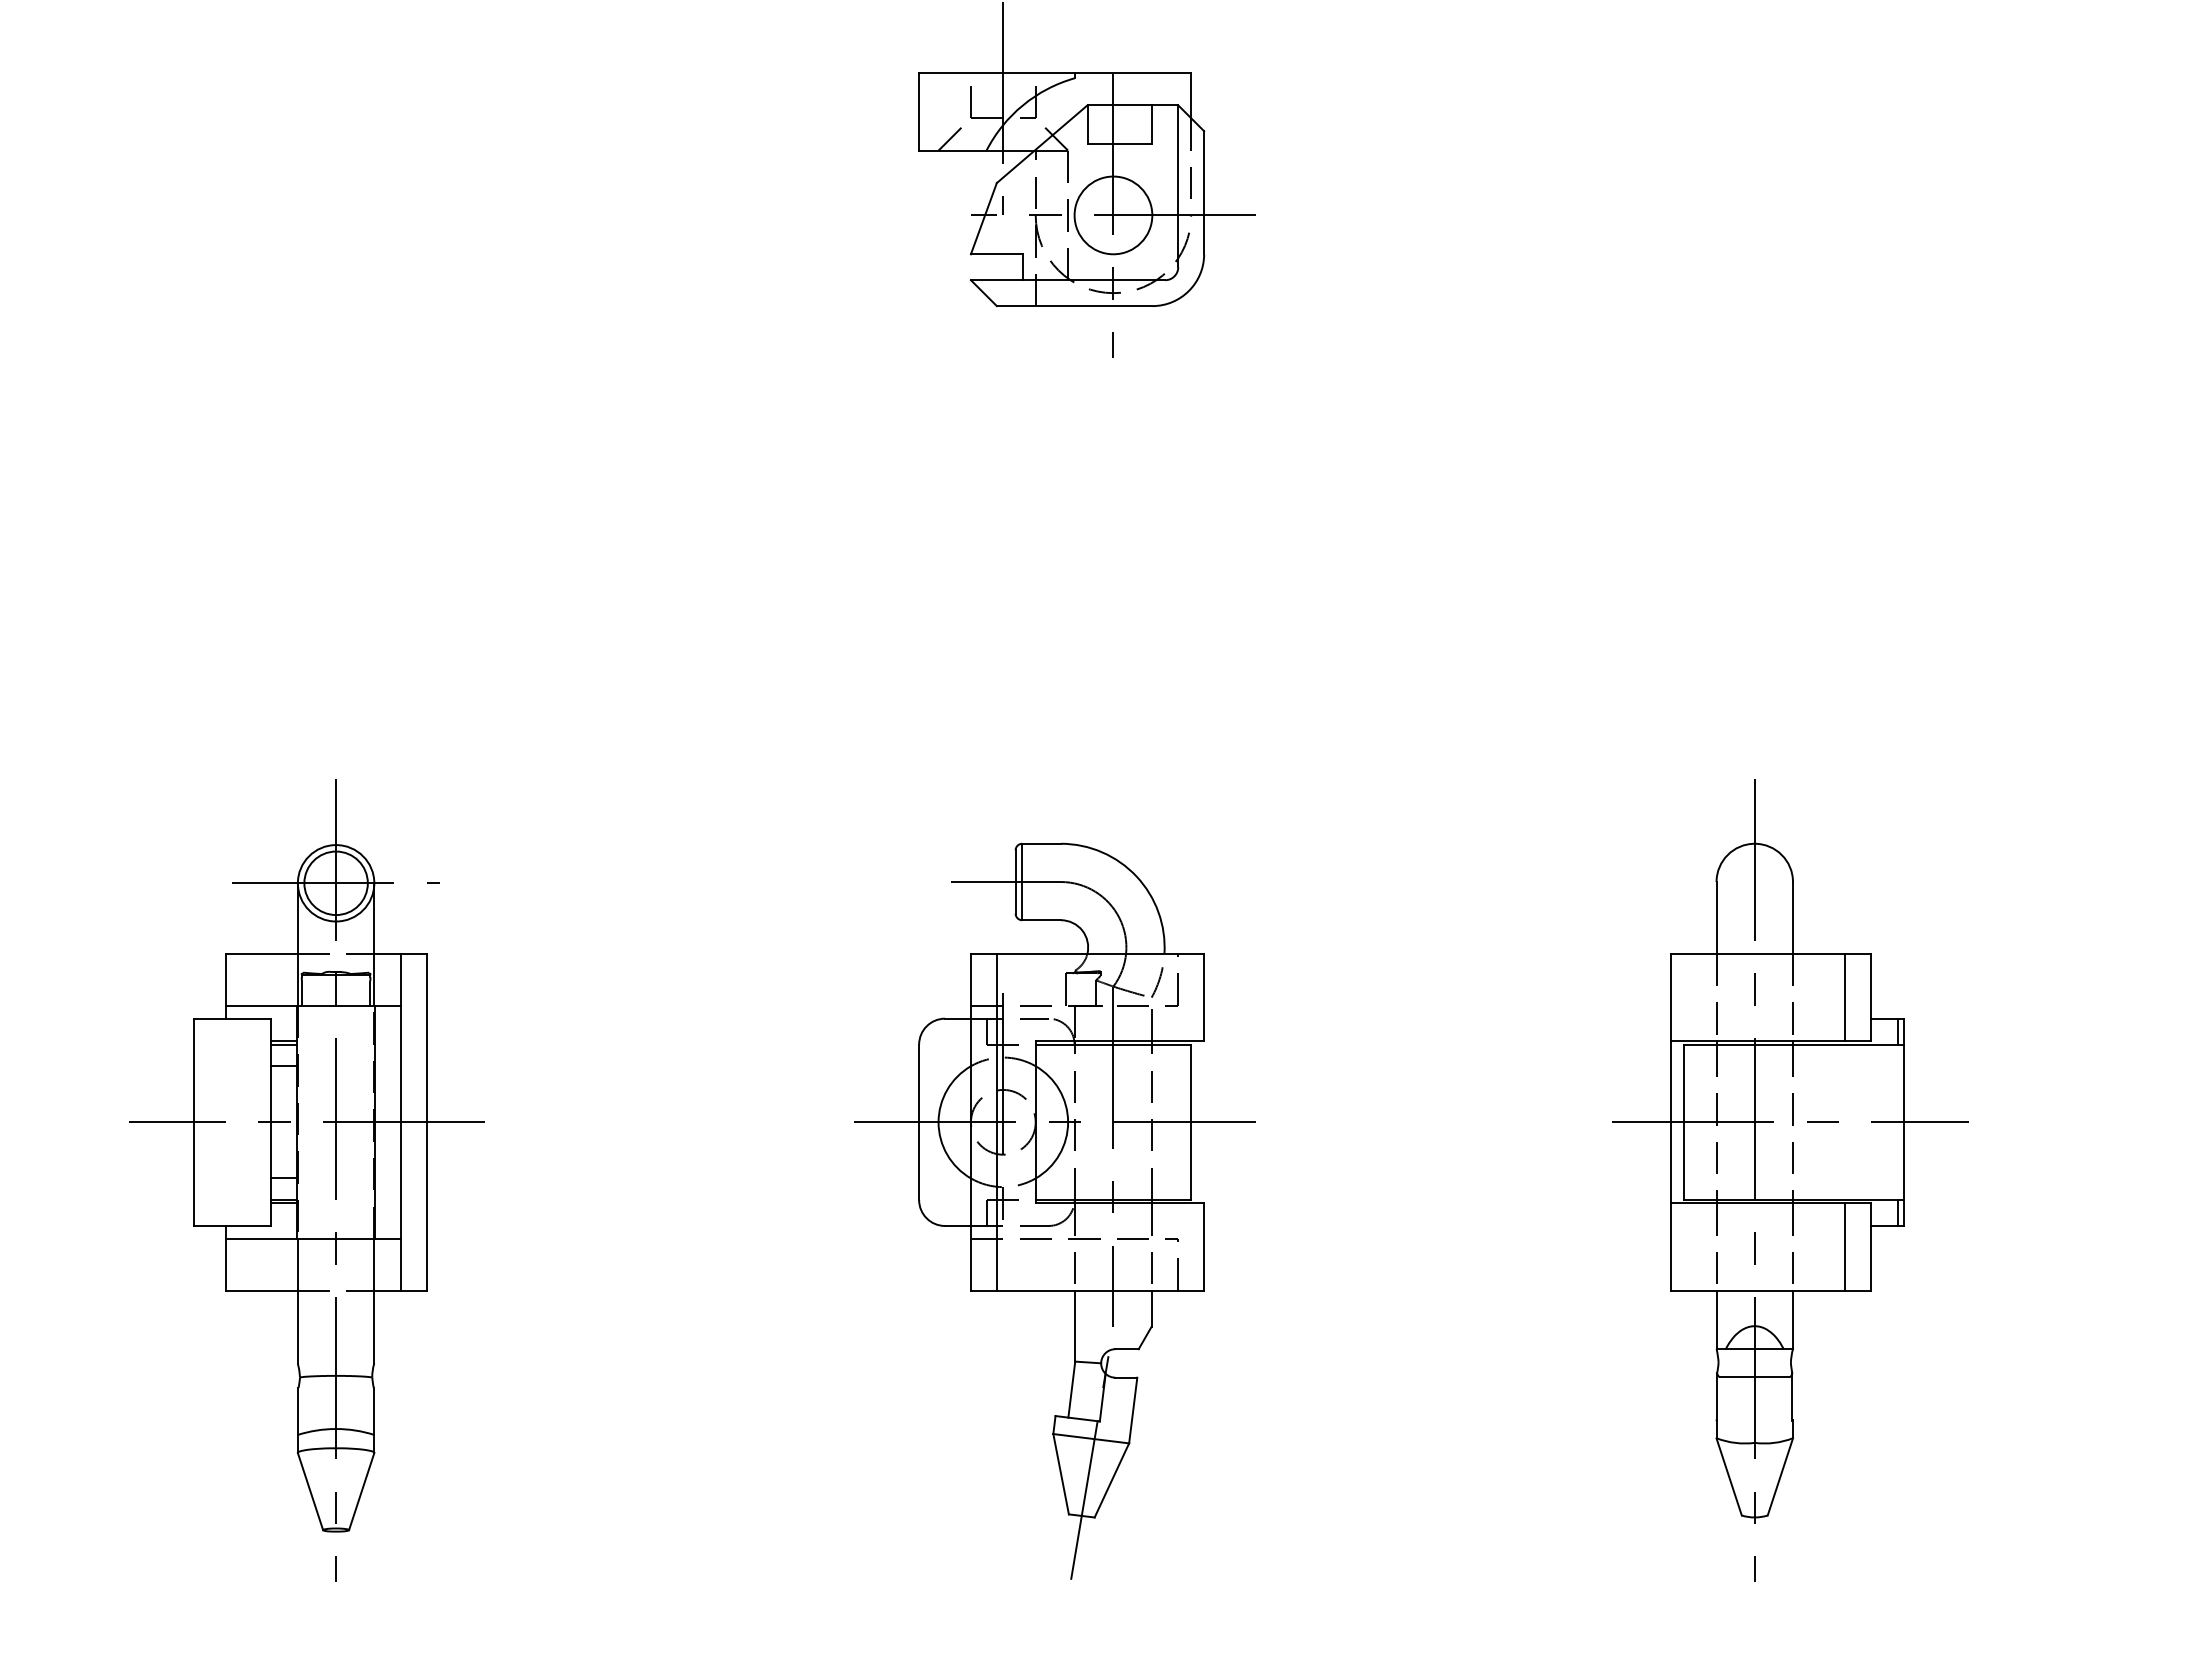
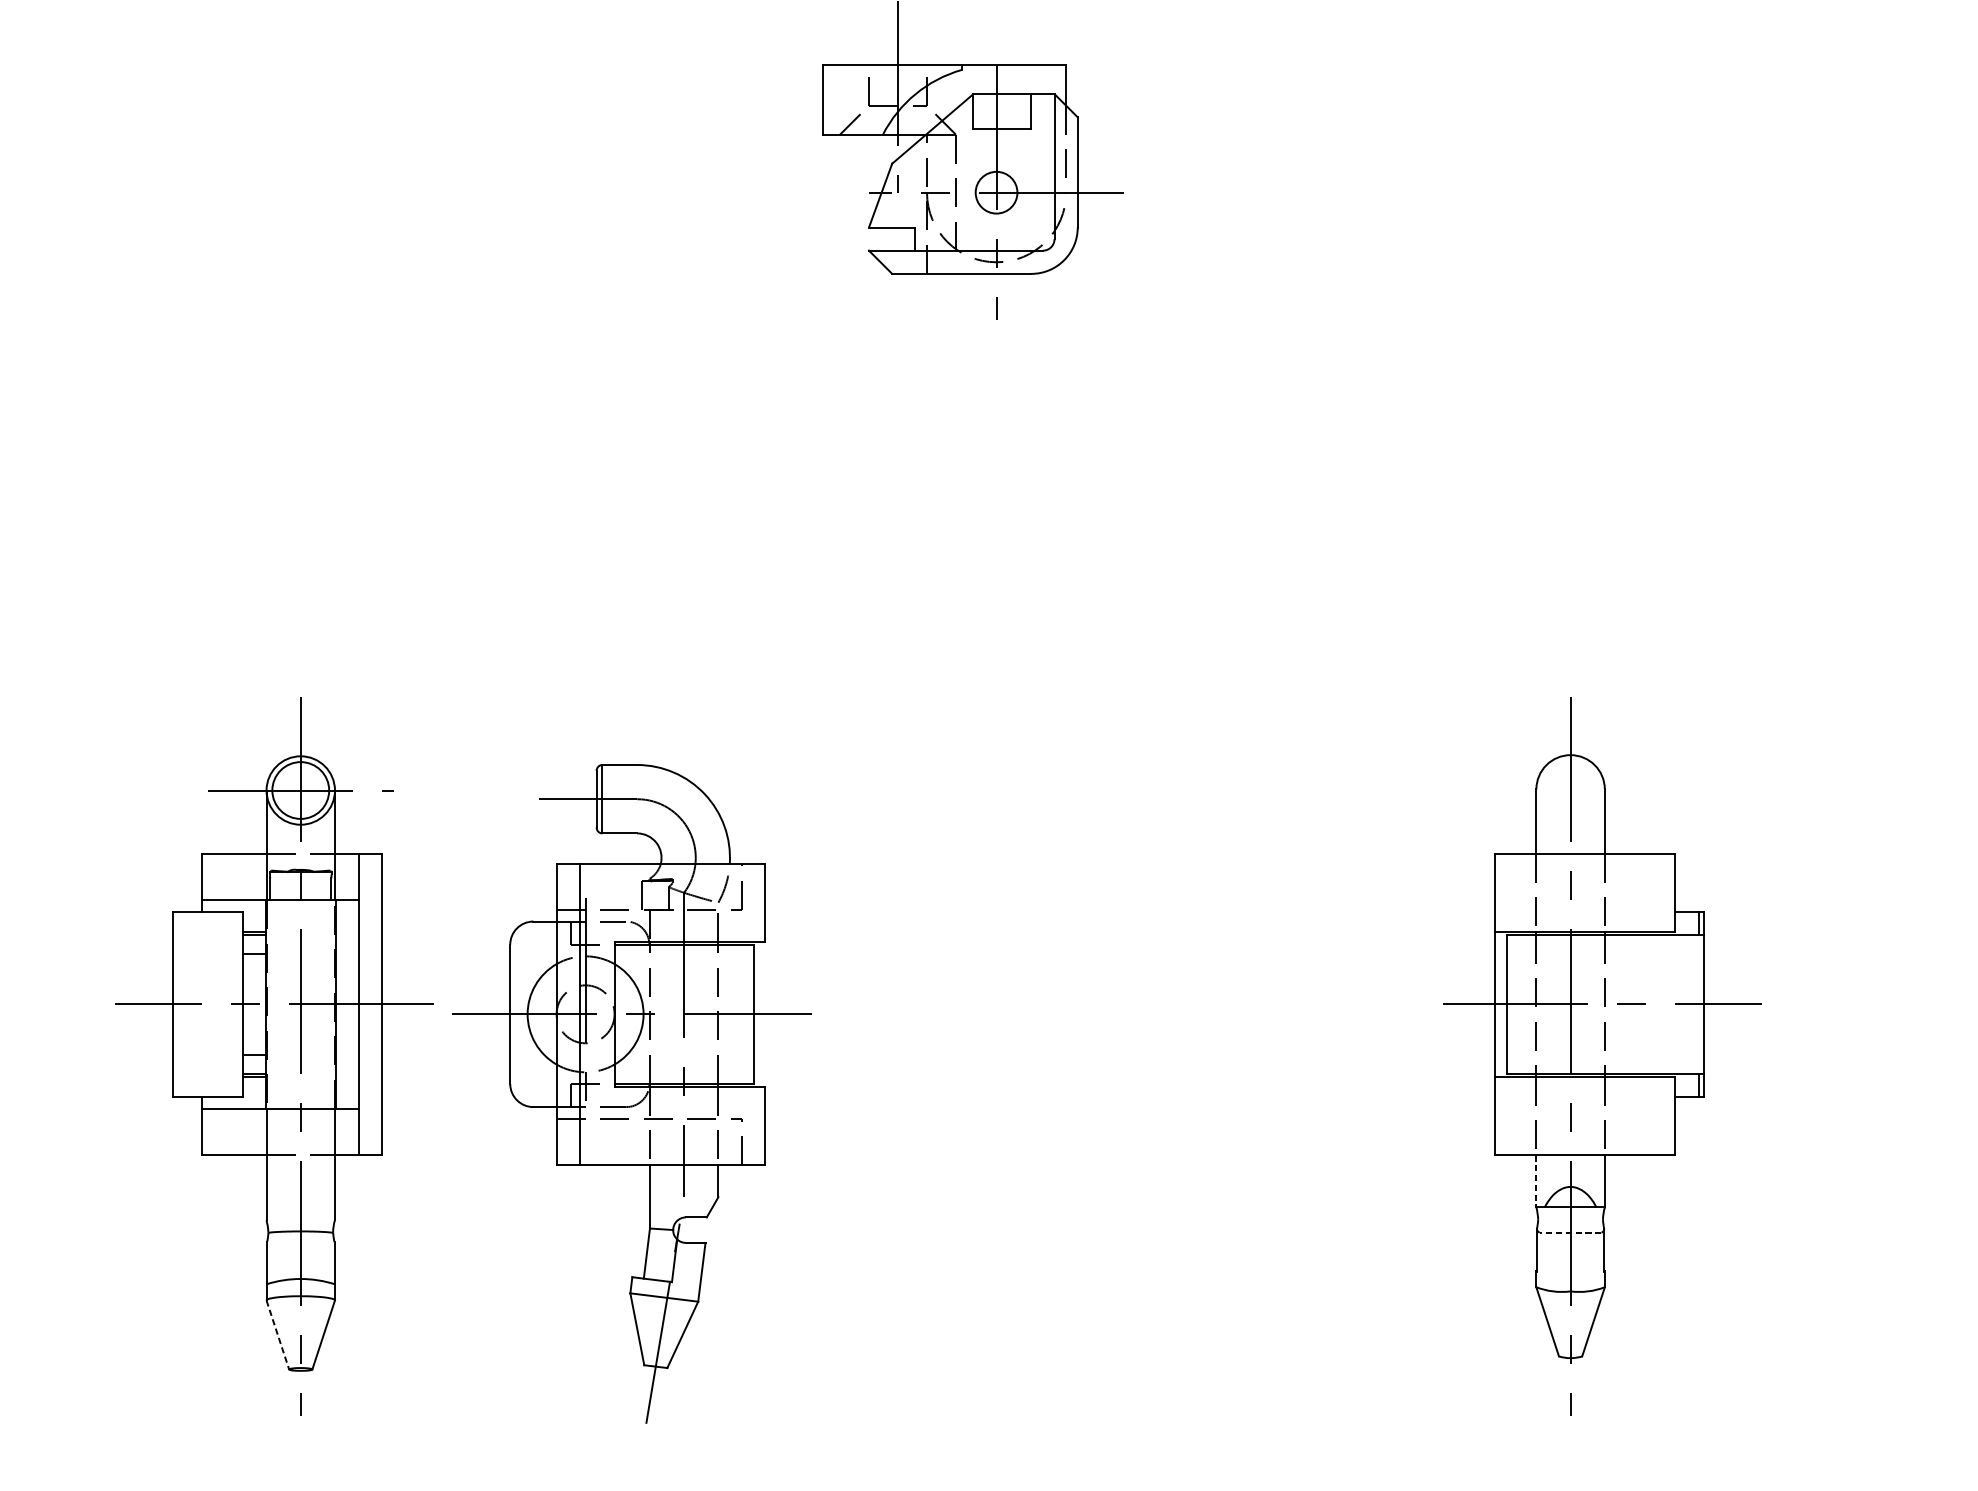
circle: (1113, 215) -> (996, 192), size x0.6
line: (1845, 997) -> (1651, 892), removed
part: (1054, 1210) -> (631, 1093), moved
line: (1845, 1246) -> (1651, 1115), removed
line: (1716, 1320) -> (1536, 1181), solid -> dashed
line: (1754, 1377) -> (1570, 1232), solid -> dashed
line: (310, 1491) -> (277, 1334), solid -> dashed

